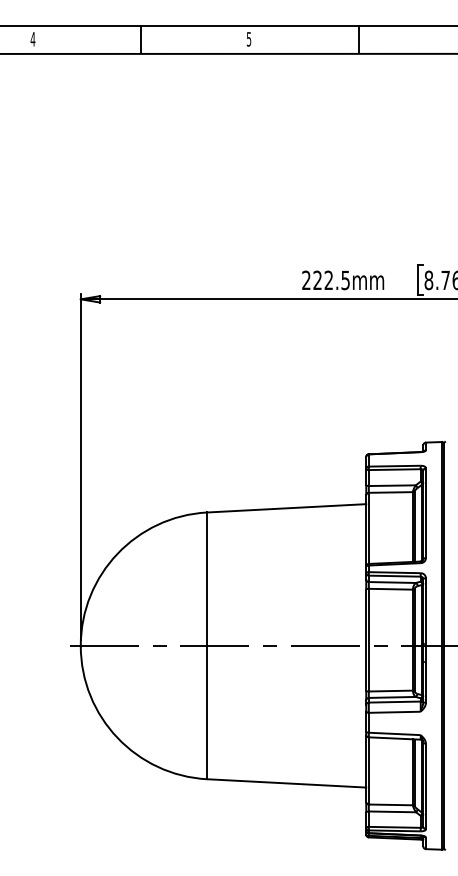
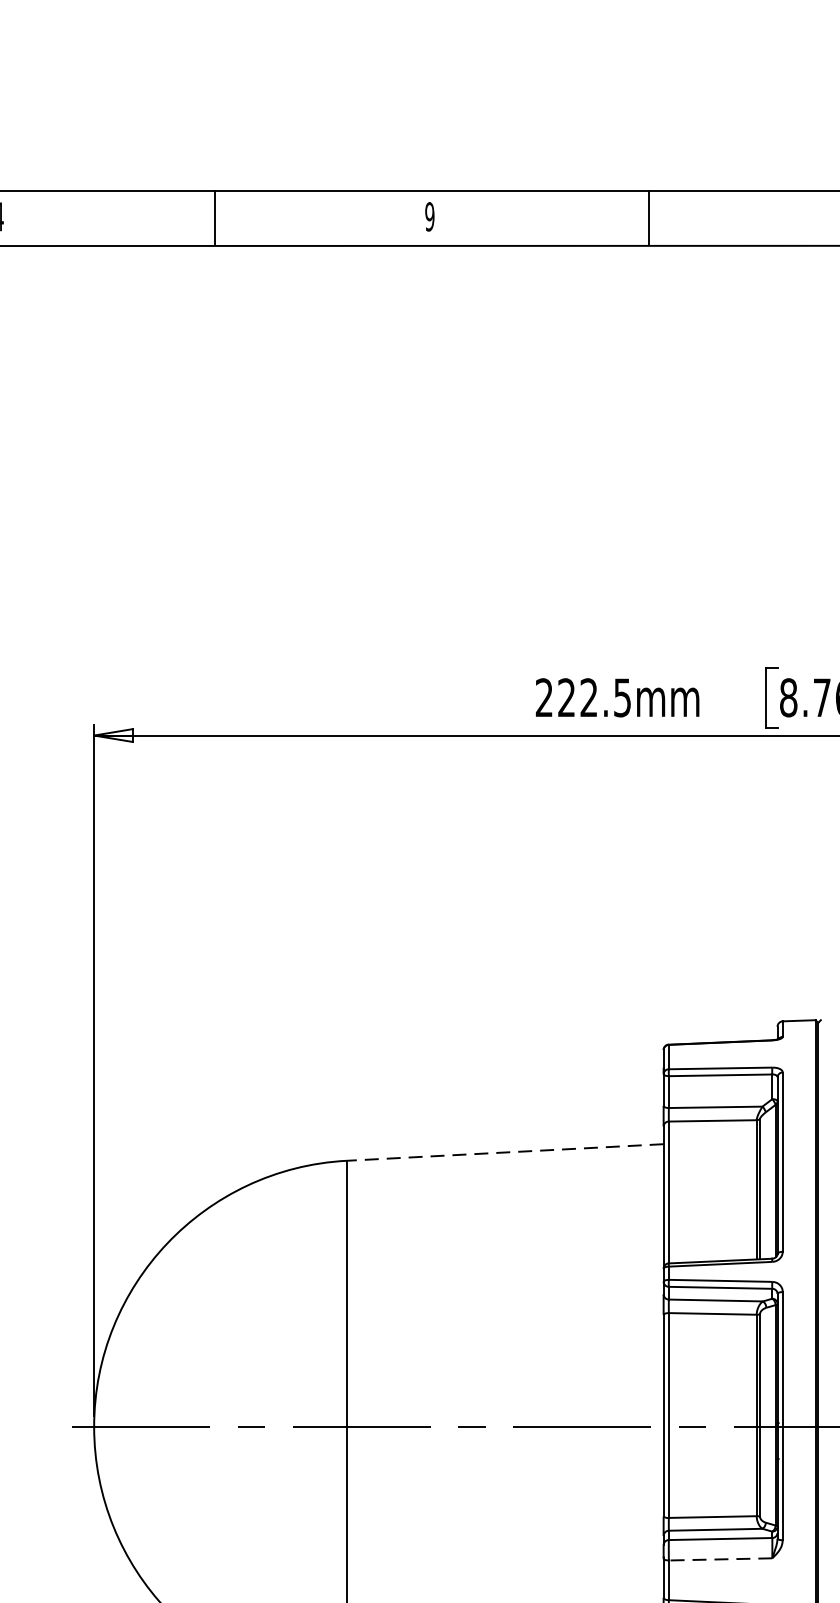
text: (248, 39) -> (428, 217), 5 -> 9
line: (286, 508) -> (504, 1152), solid -> dashed
line: (395, 712) -> (722, 1559), solid -> dashed

